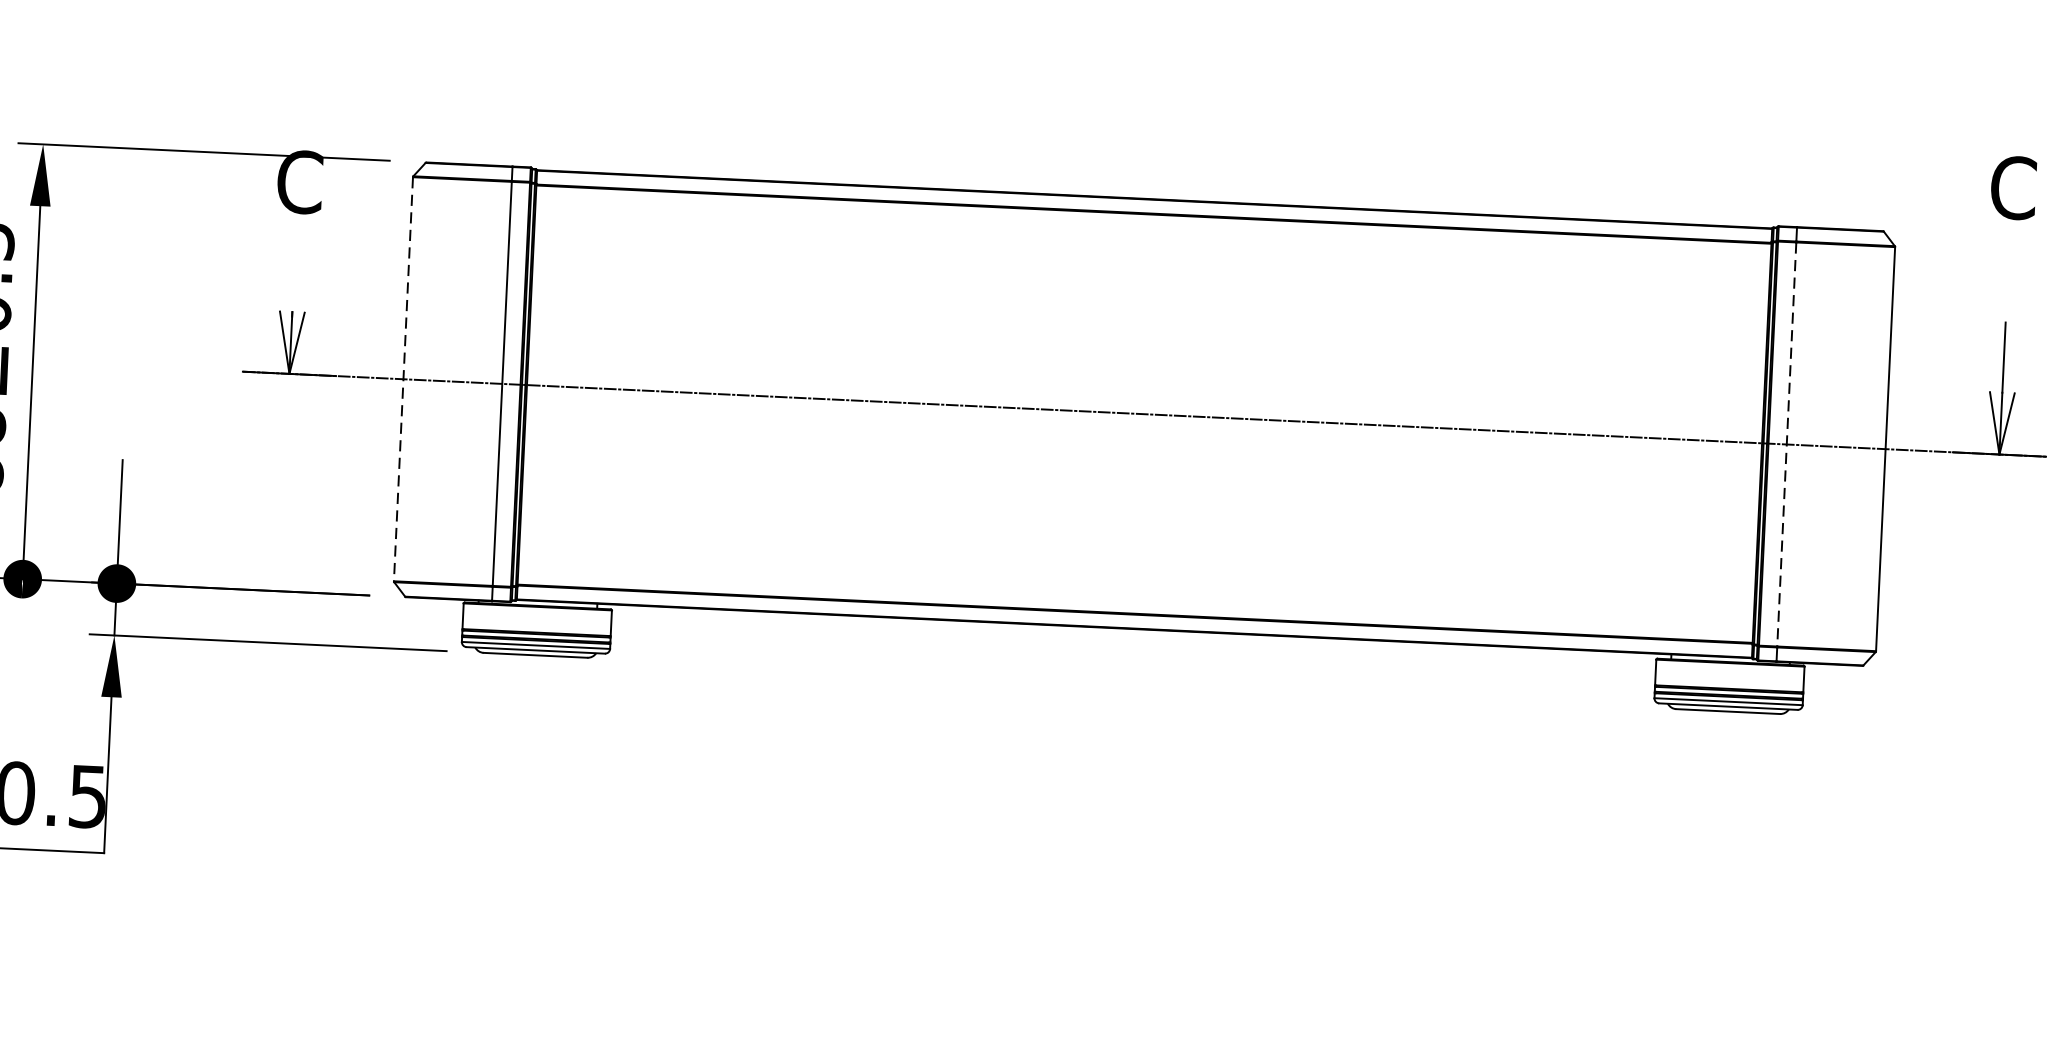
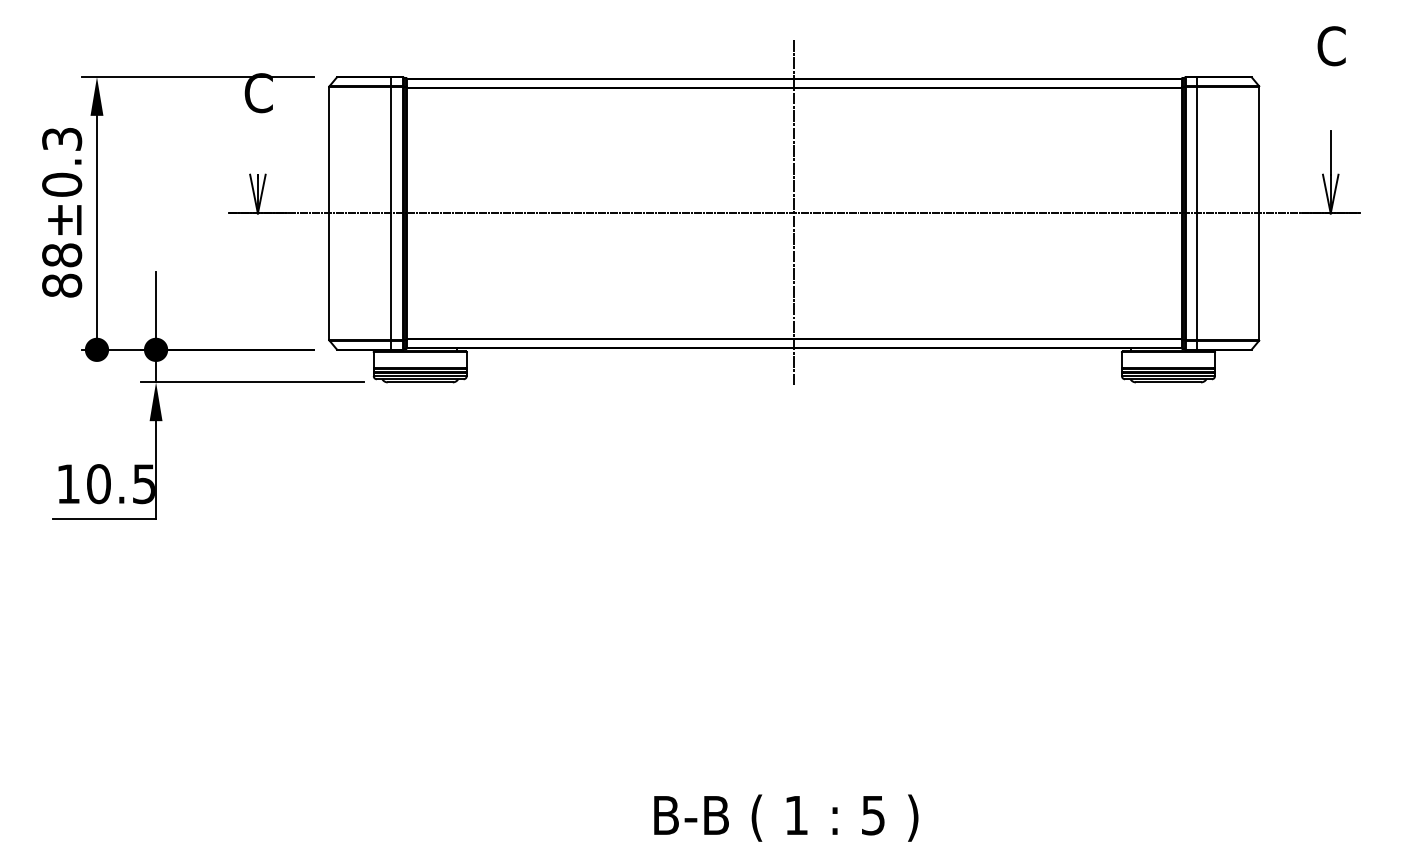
line: (403, 379) -> (329, 213), dashed -> solid
line: (1144, 414) -> (794, 213), added
line: (1787, 444) -> (1197, 213), dashed -> solid

